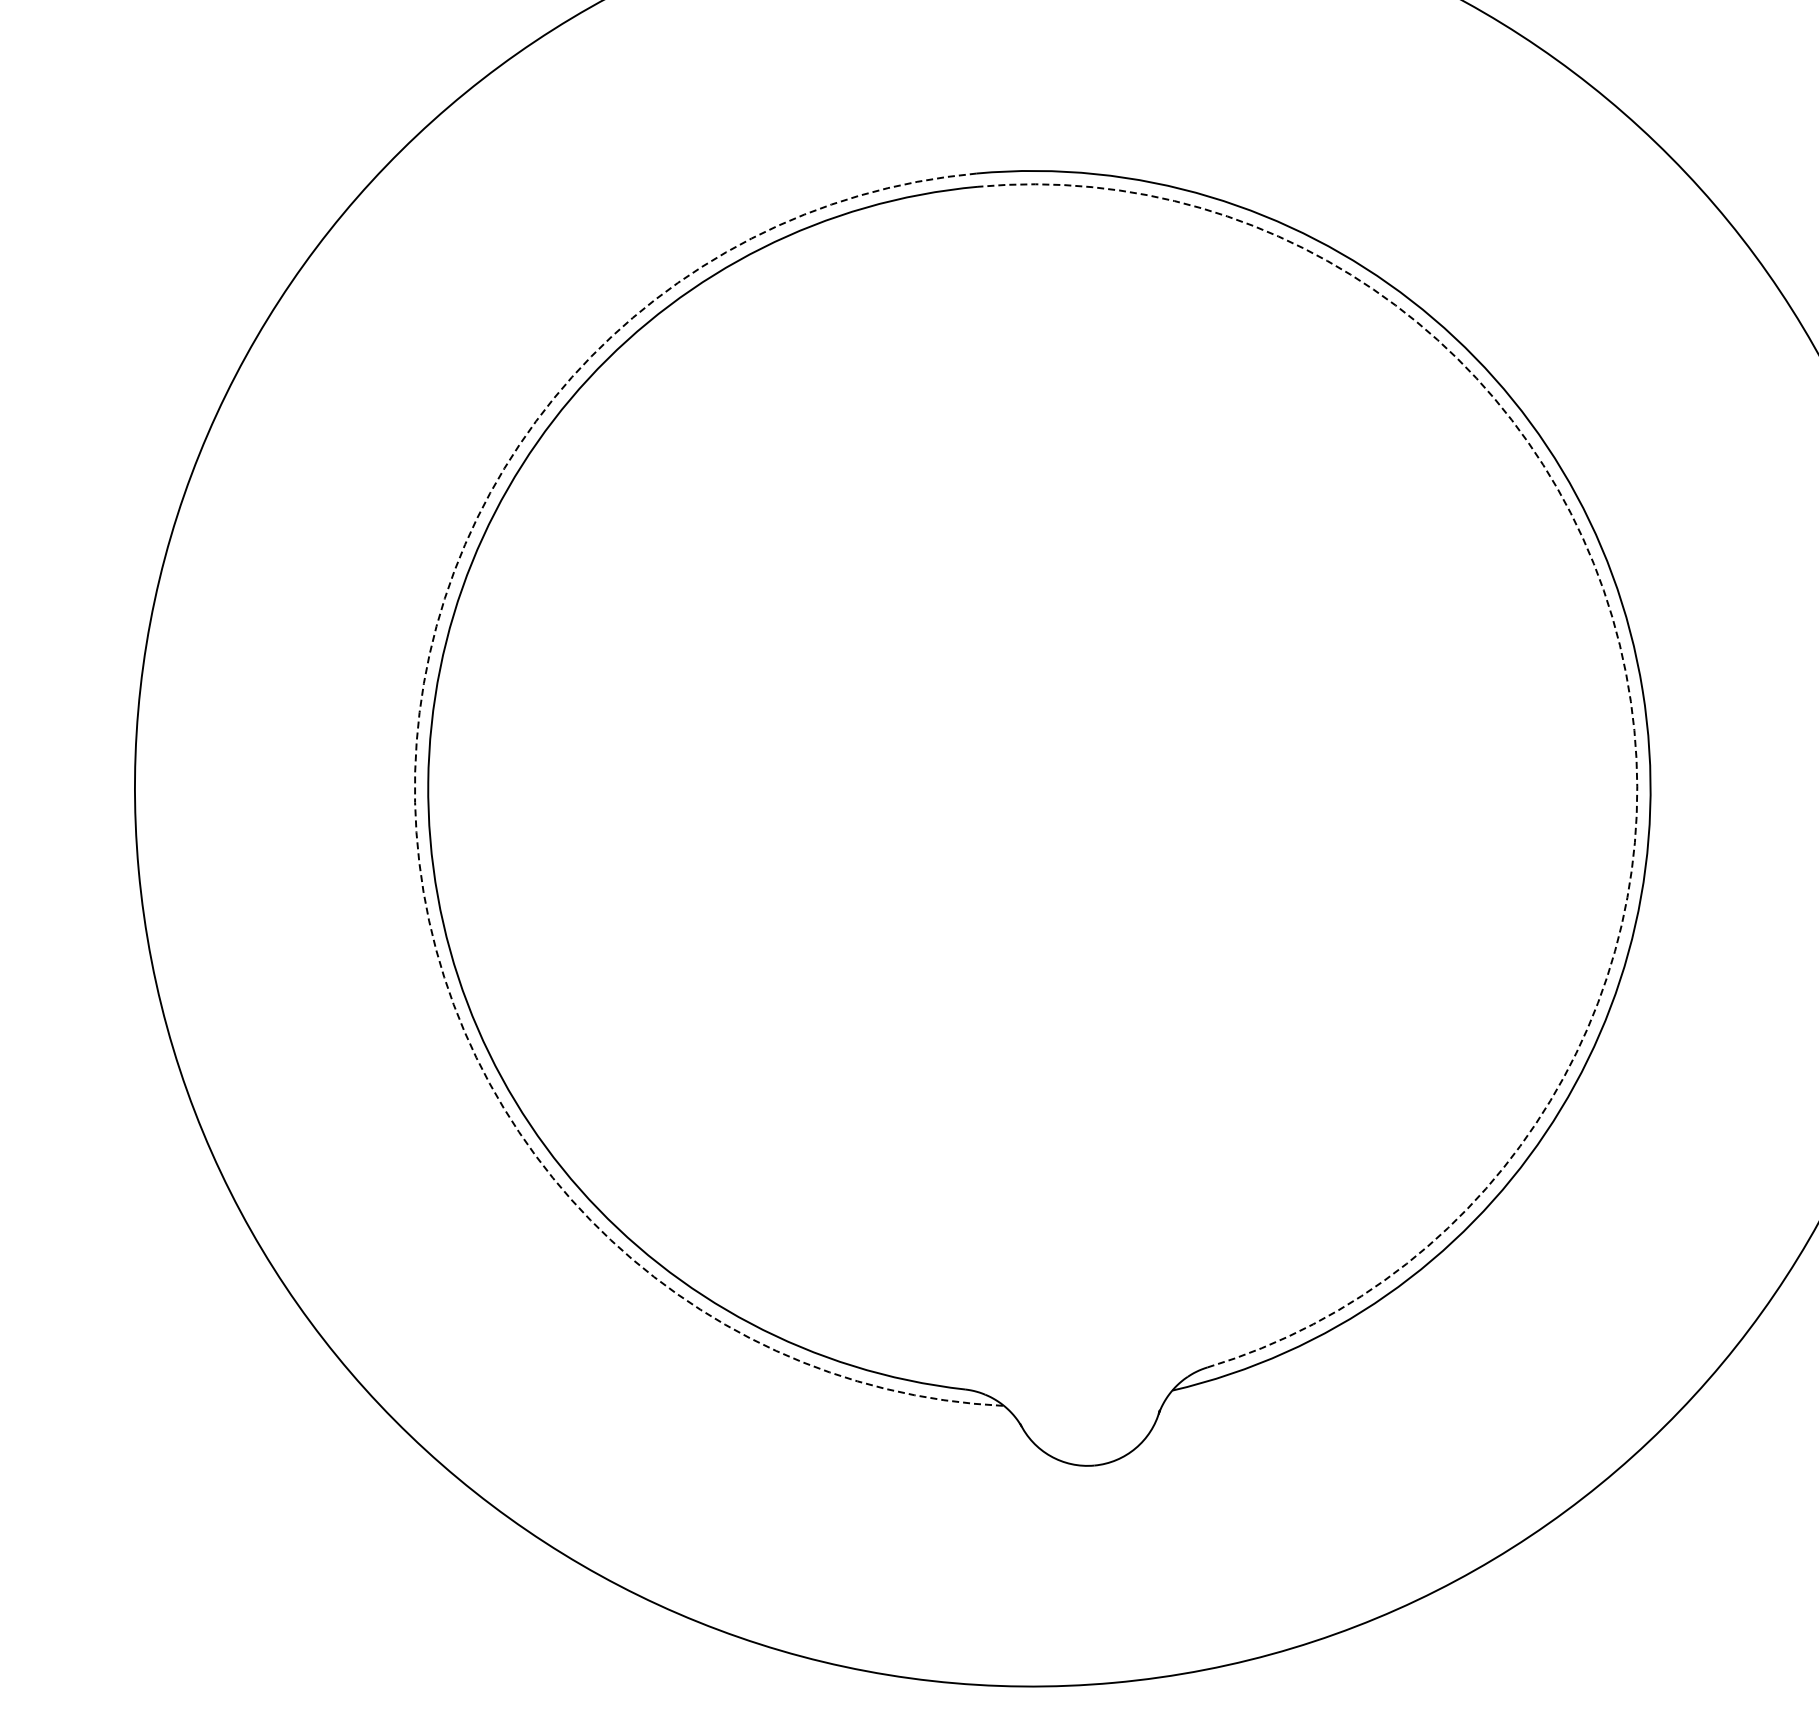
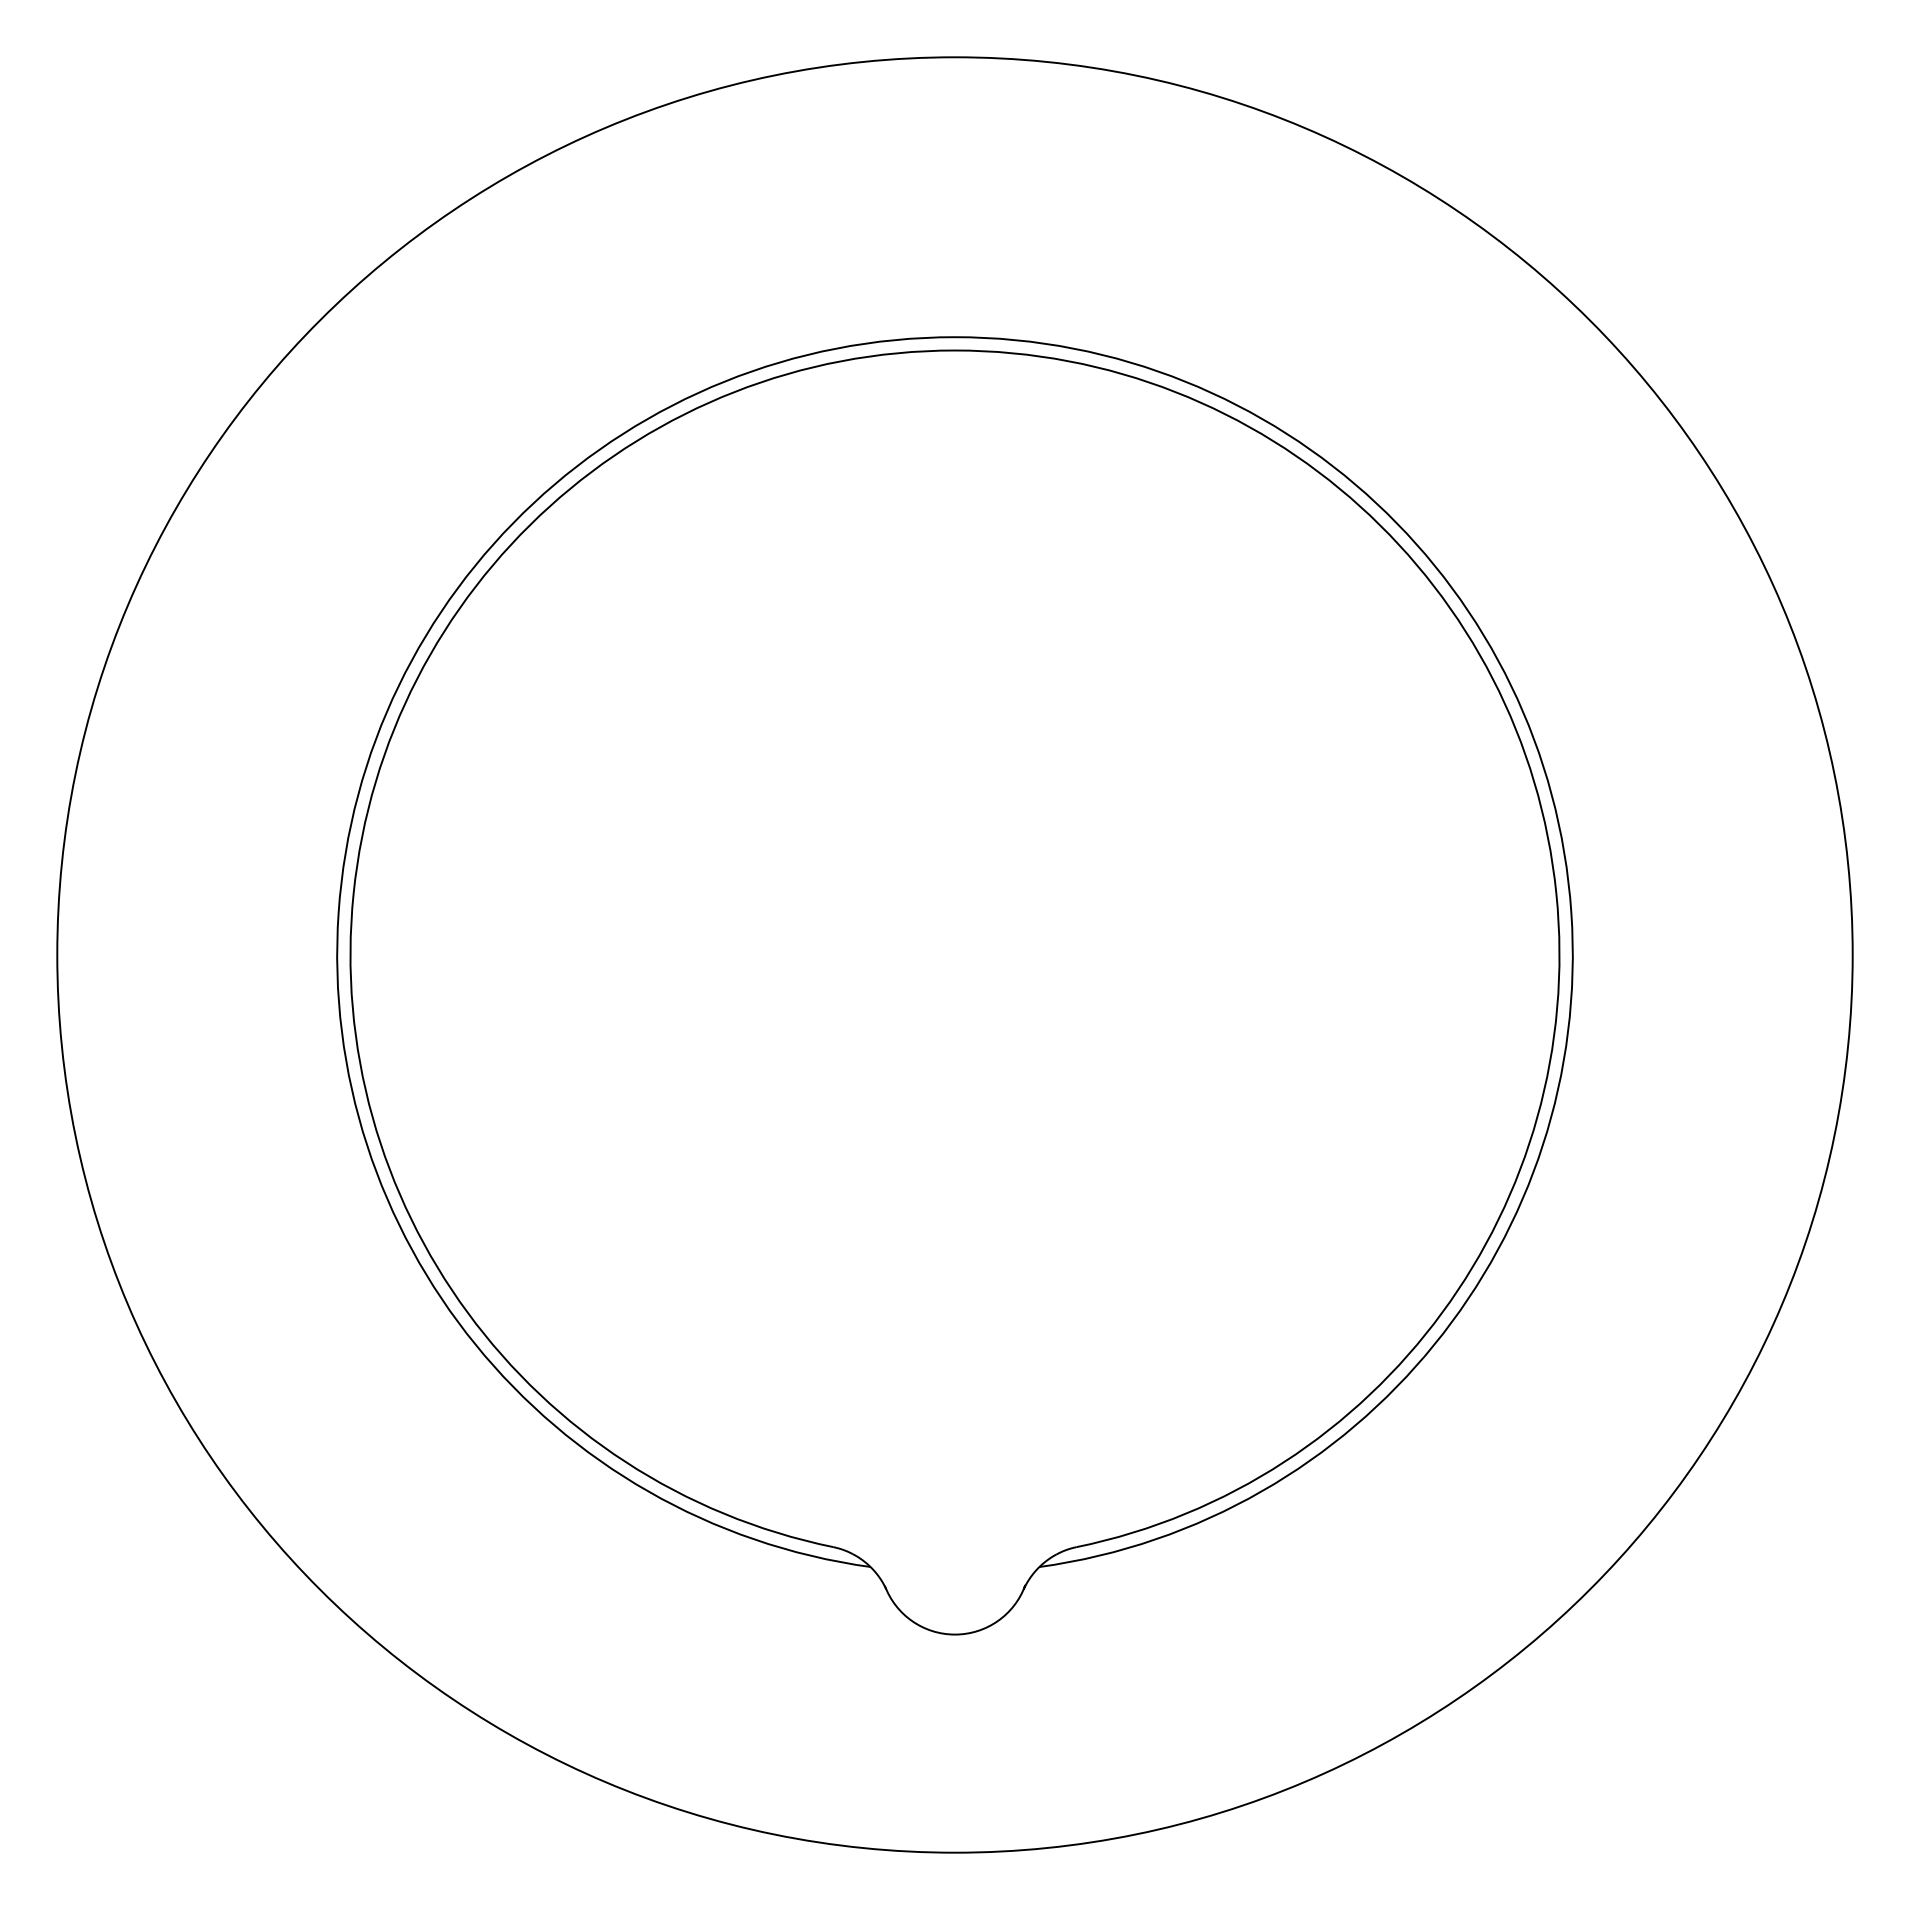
arc: (1626, 673) -> (1556, 893), dashed -> solid
arc: (414, 802) -> (338, 912), dashed -> solid

